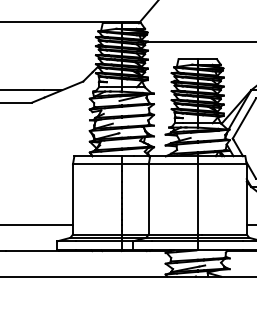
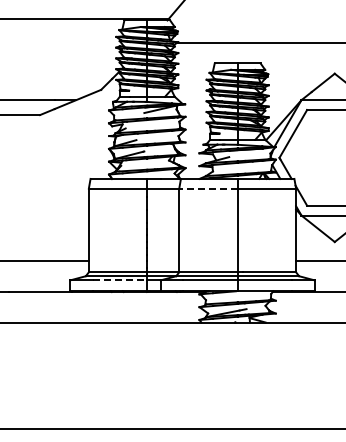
line: (172, 164) -> (207, 188), solid -> dashed
line: (99, 241) -> (120, 280), solid -> dashed

